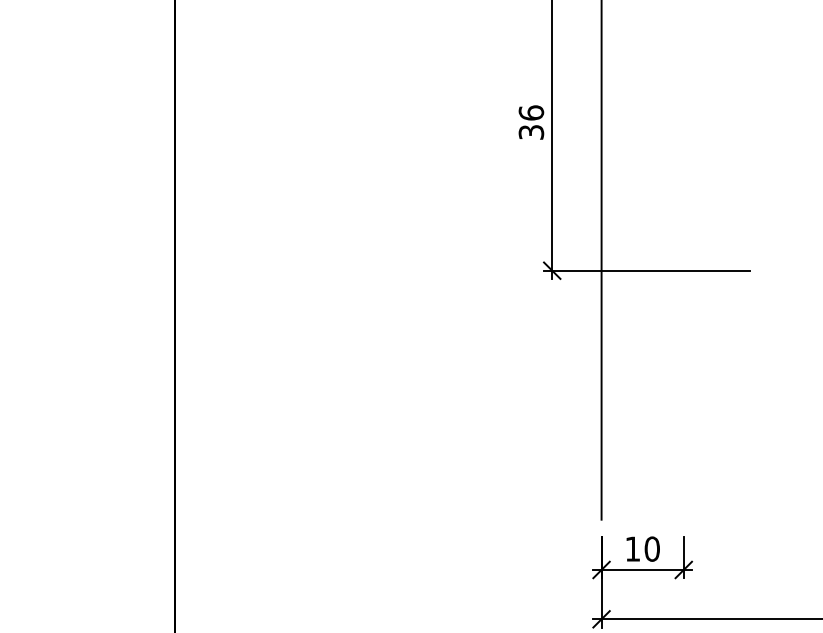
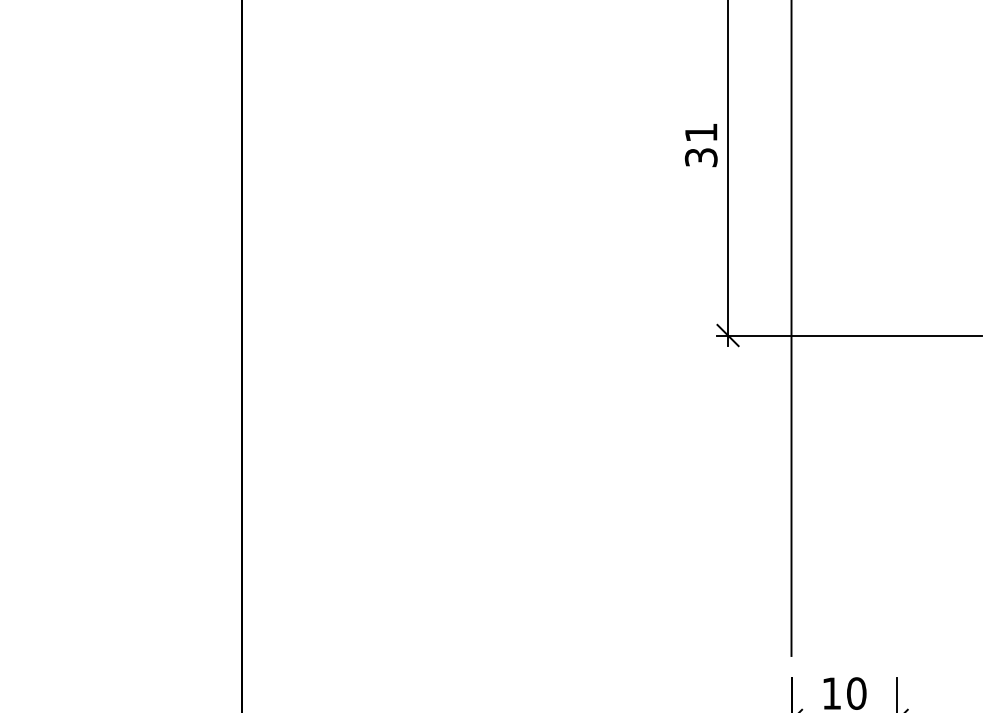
text: (531, 112) -> (701, 132), 36 -> 31

